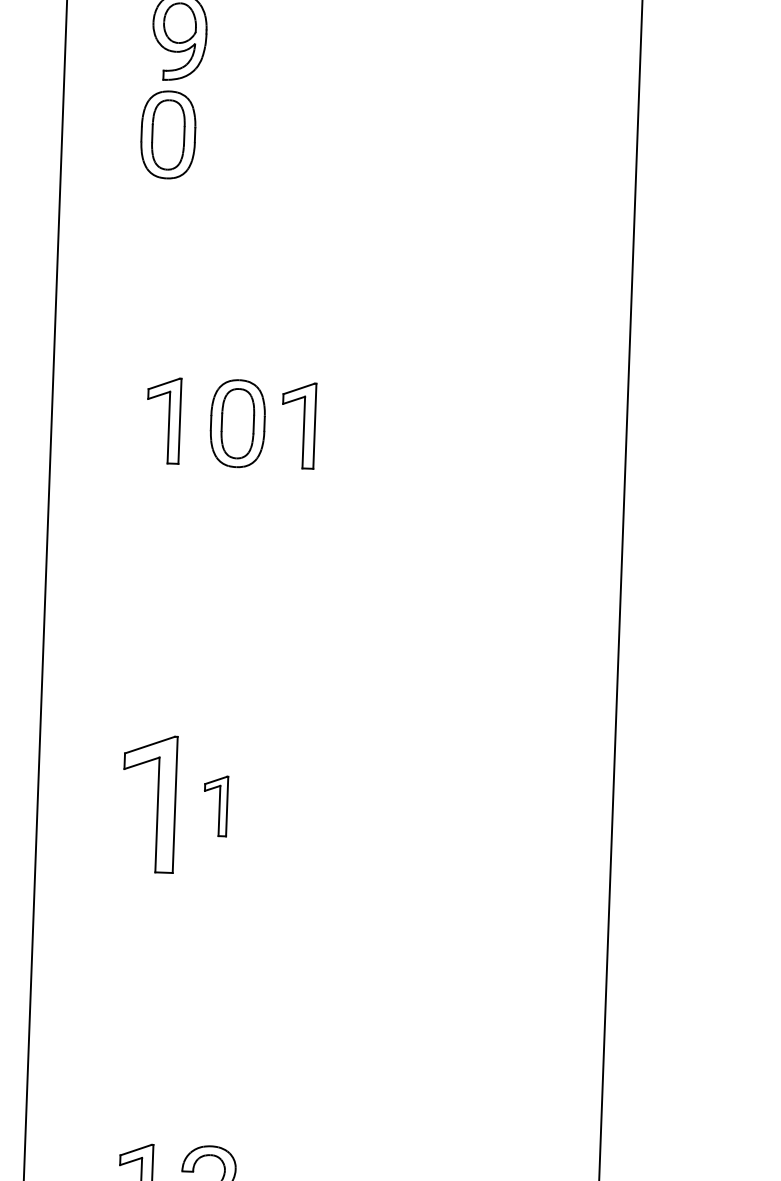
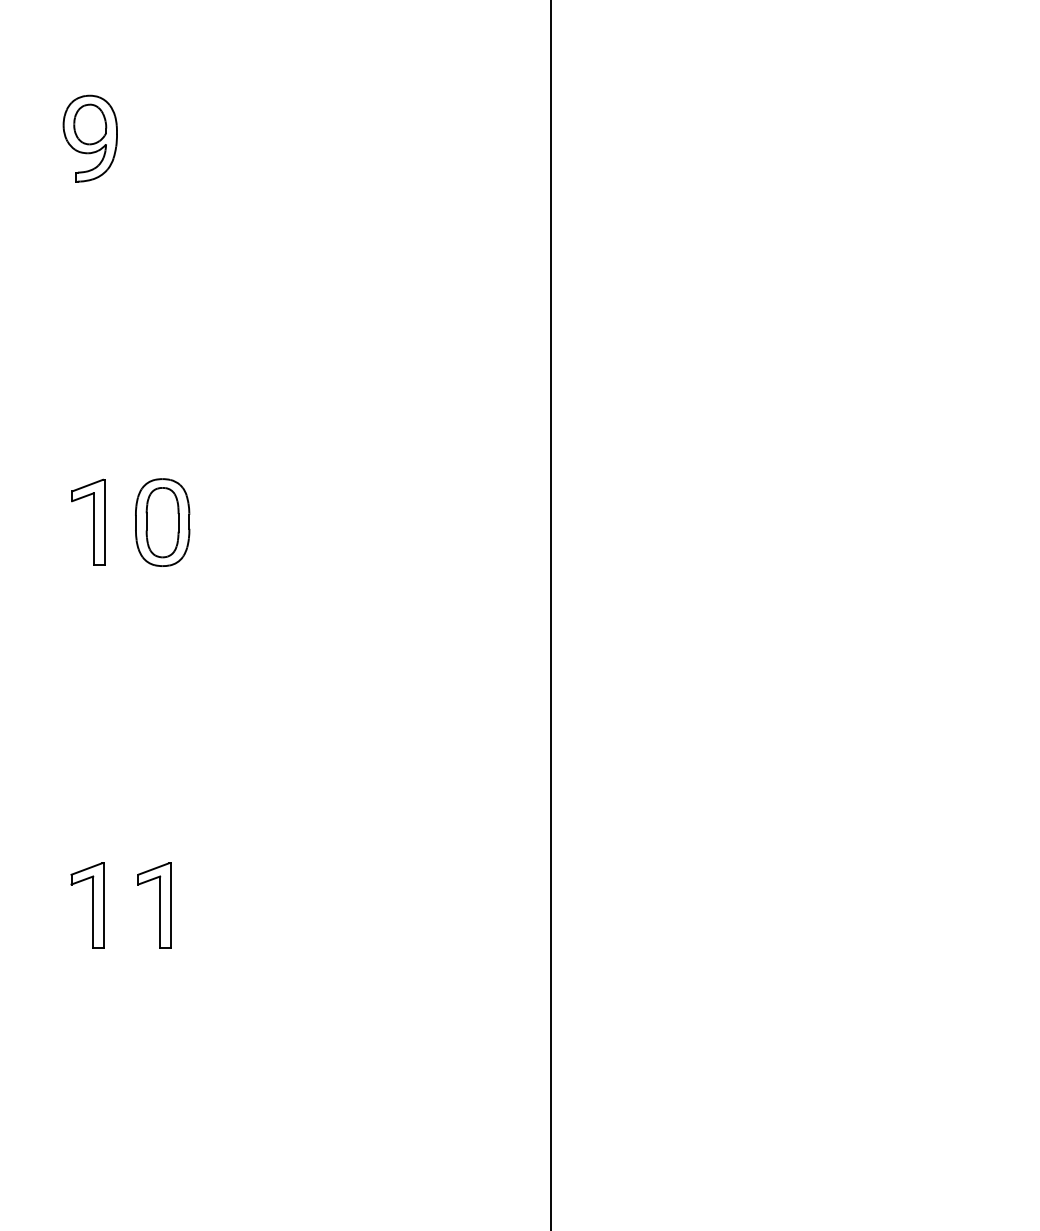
part: (168, 134) -> (82, 236), removed
part: (298, 424) -> (223, 521), removed
part: (148, 803) -> (87, 905), size x0.62
part: (215, 806) -> (154, 905), size x1.43

